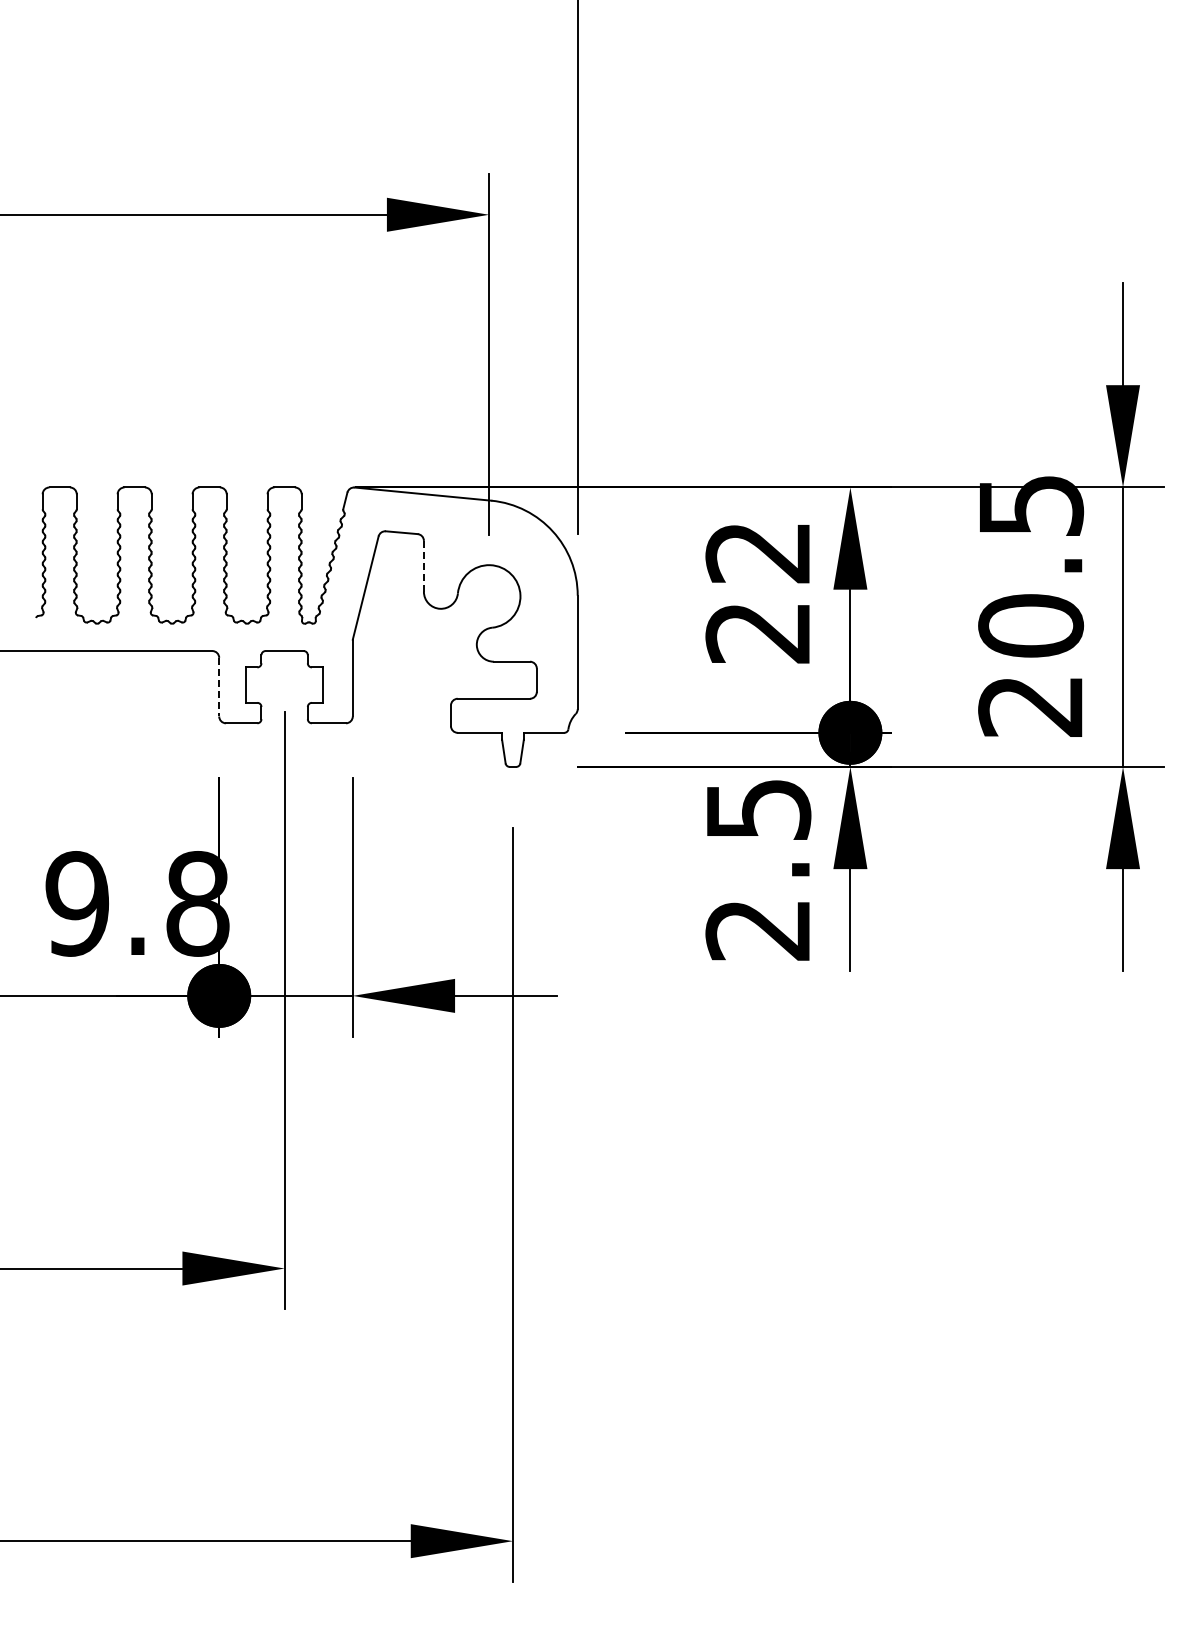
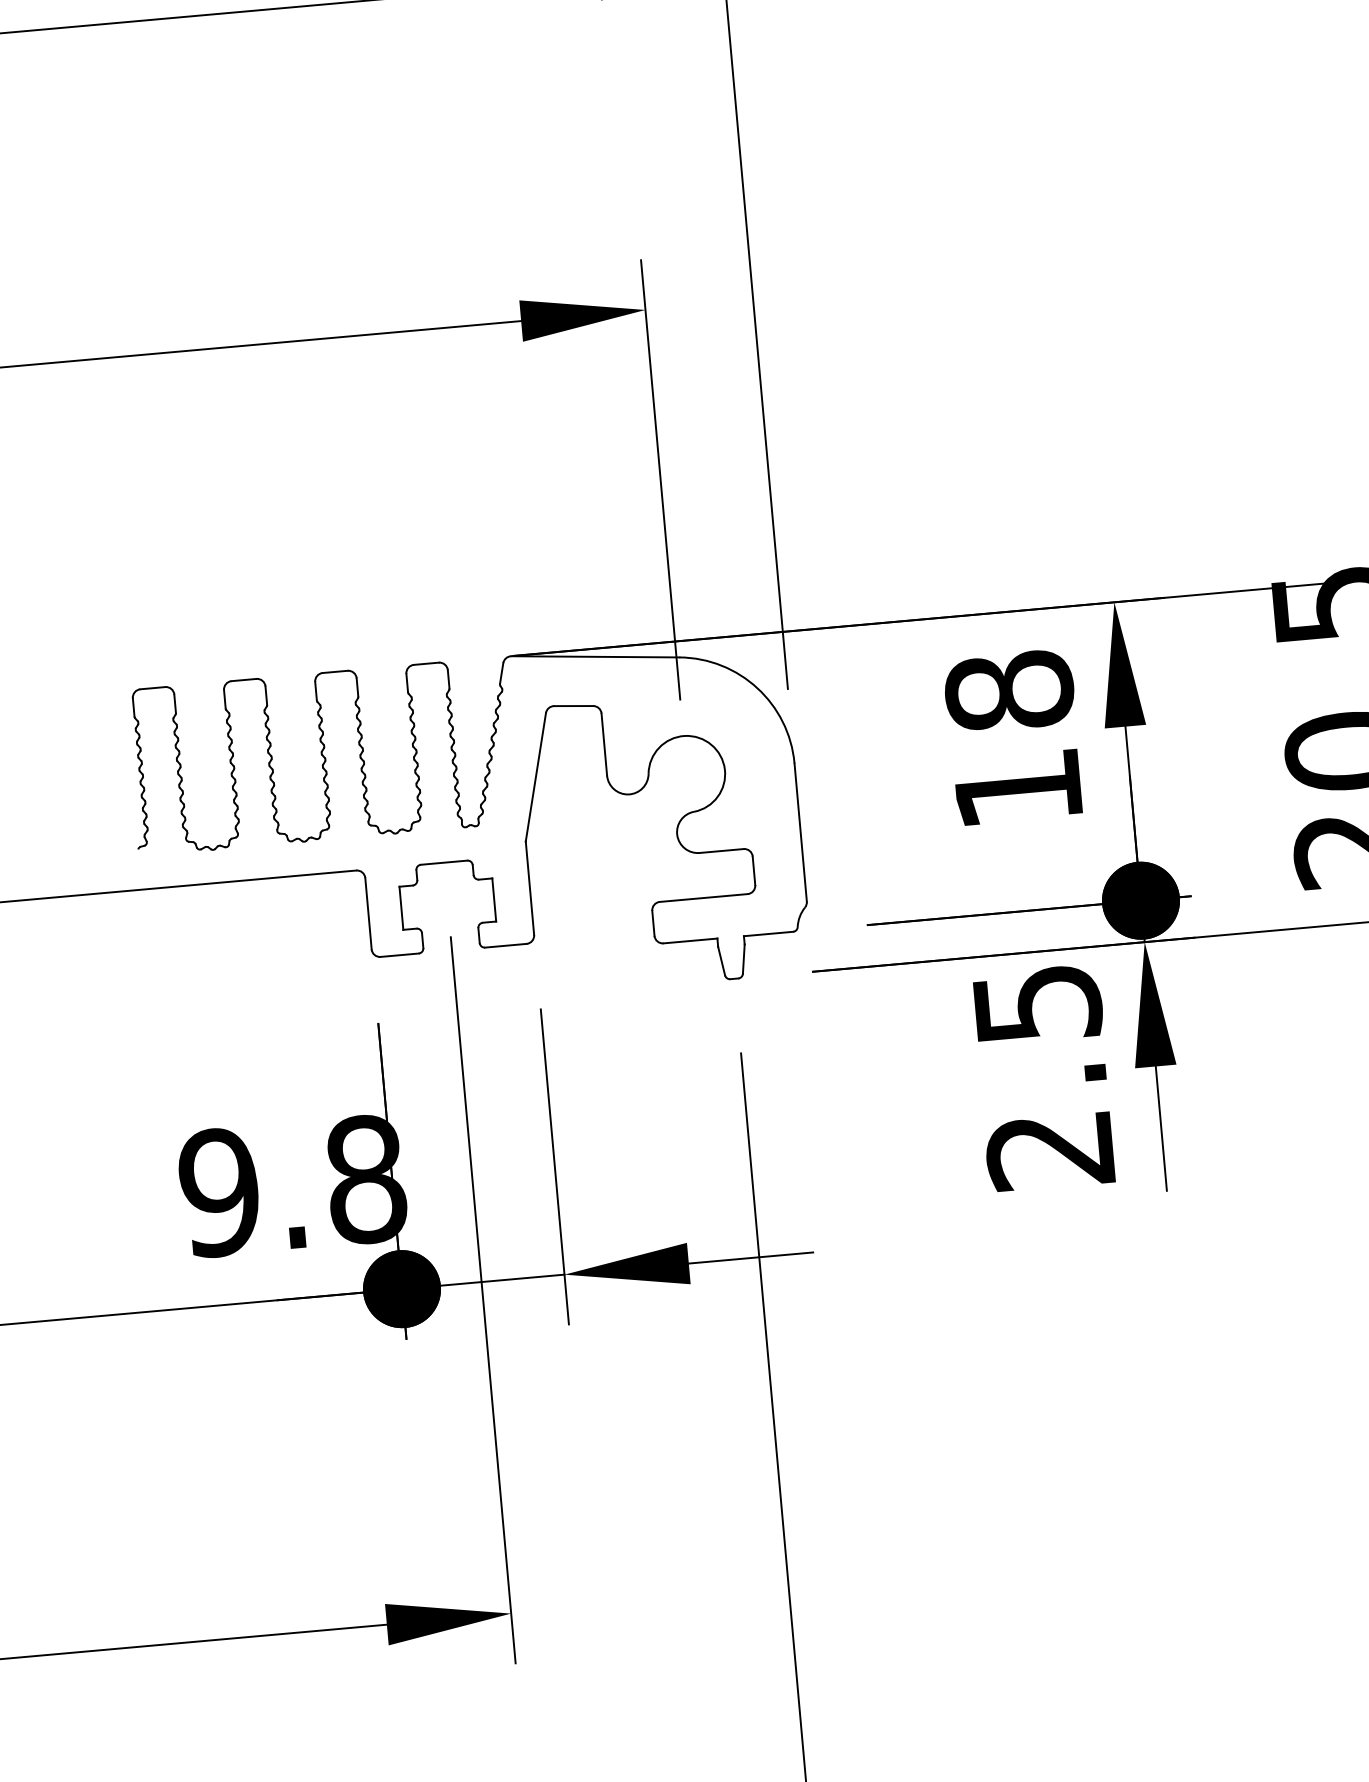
line: (423, 566) -> (603, 744), dashed -> solid
text: (758, 591) -> (1013, 738), 22 -> 18
line: (219, 687) -> (368, 914), dashed -> solid

